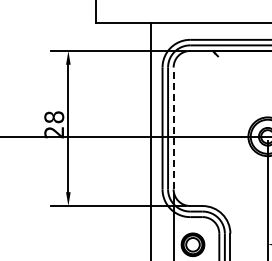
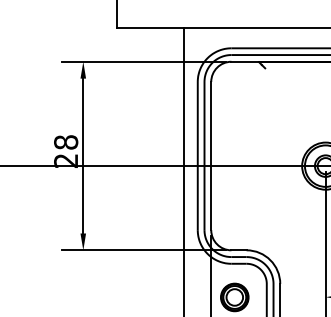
line: (173, 128) -> (211, 156), dashed -> solid

